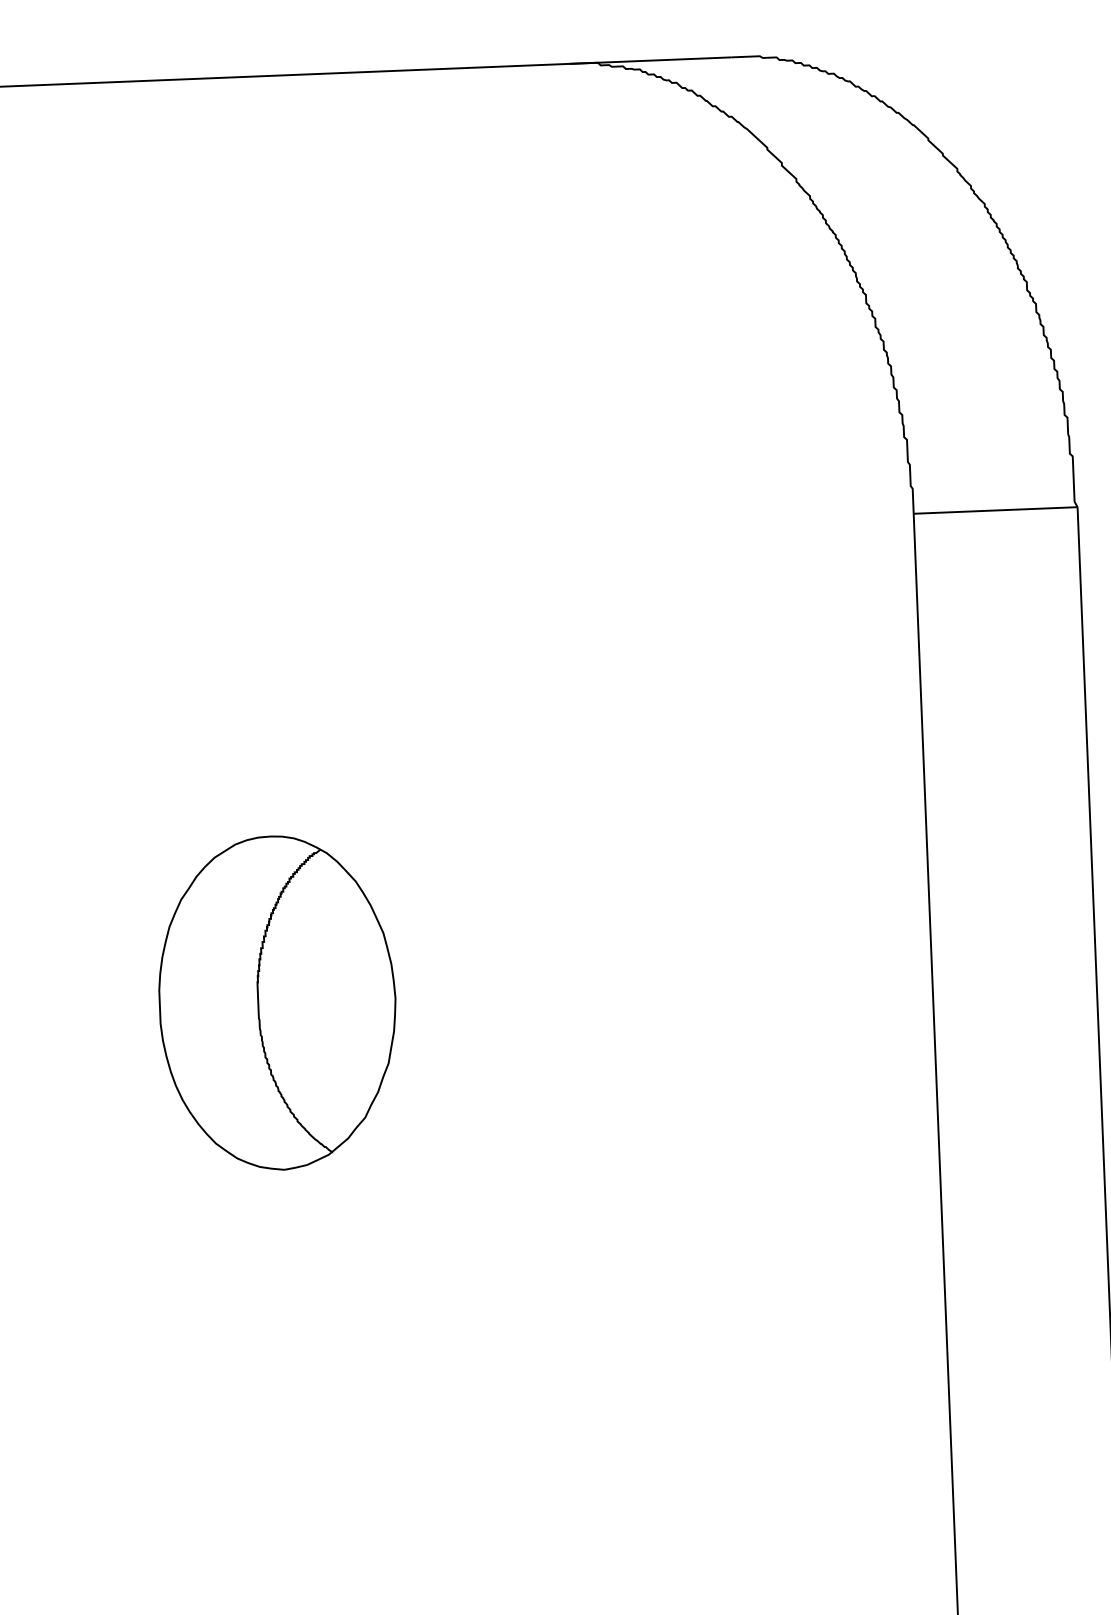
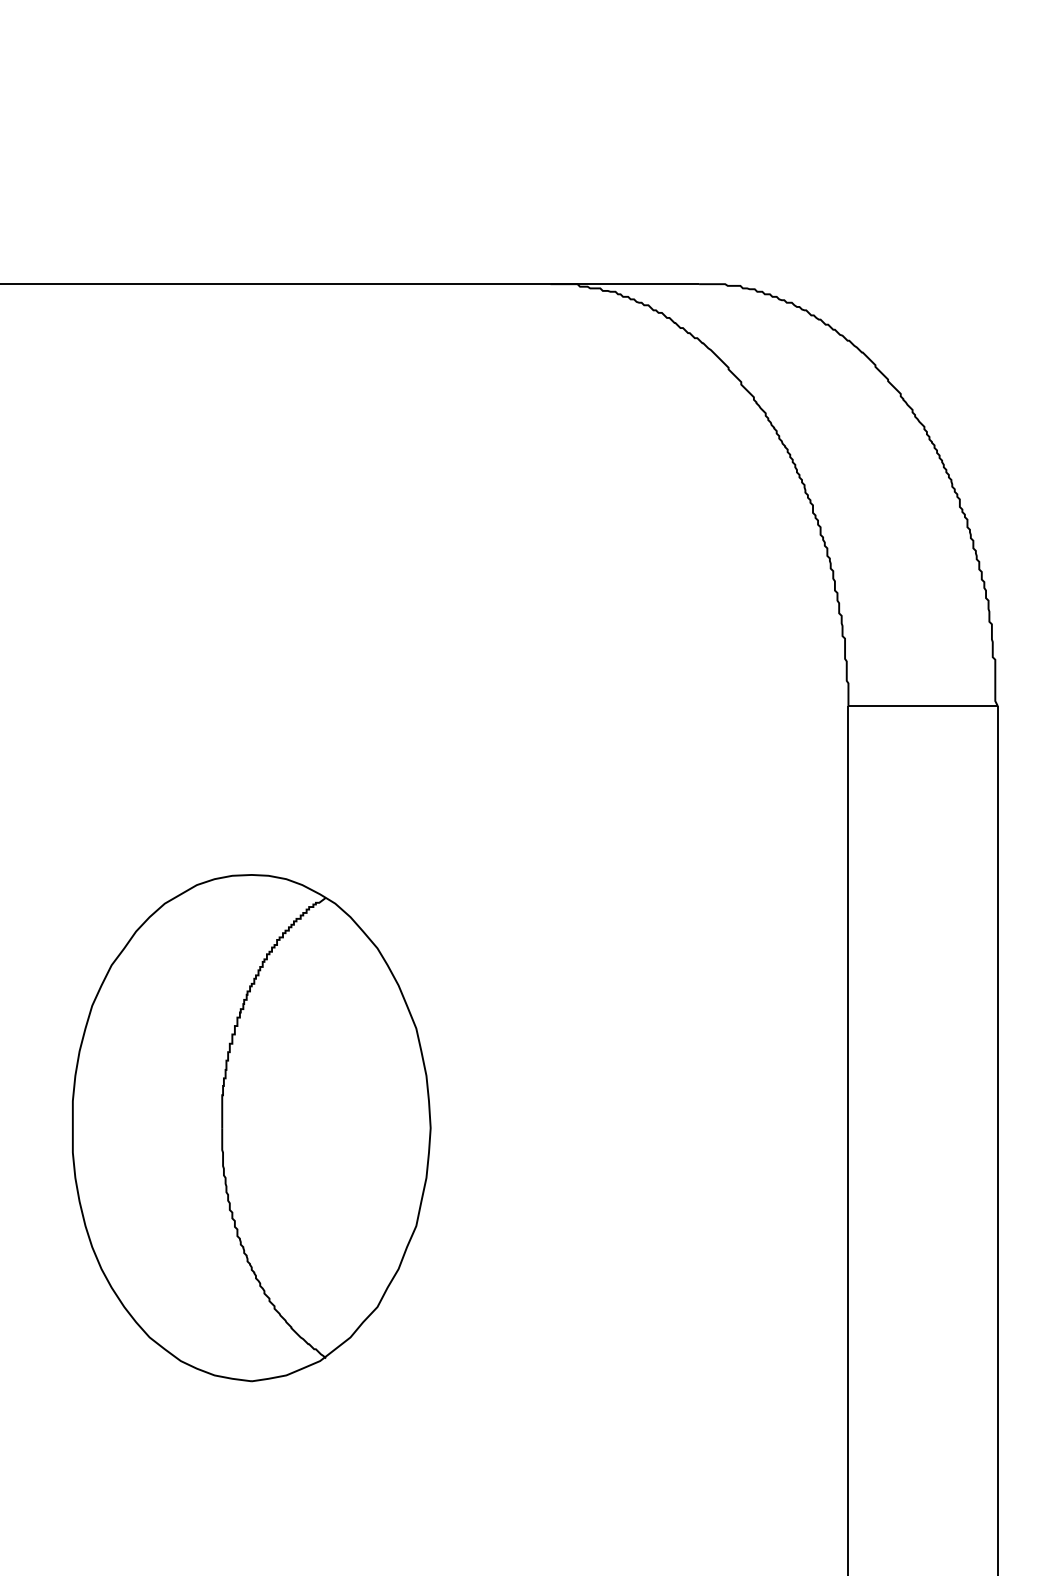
part: (277, 1003) -> (251, 1128), size x1.67

